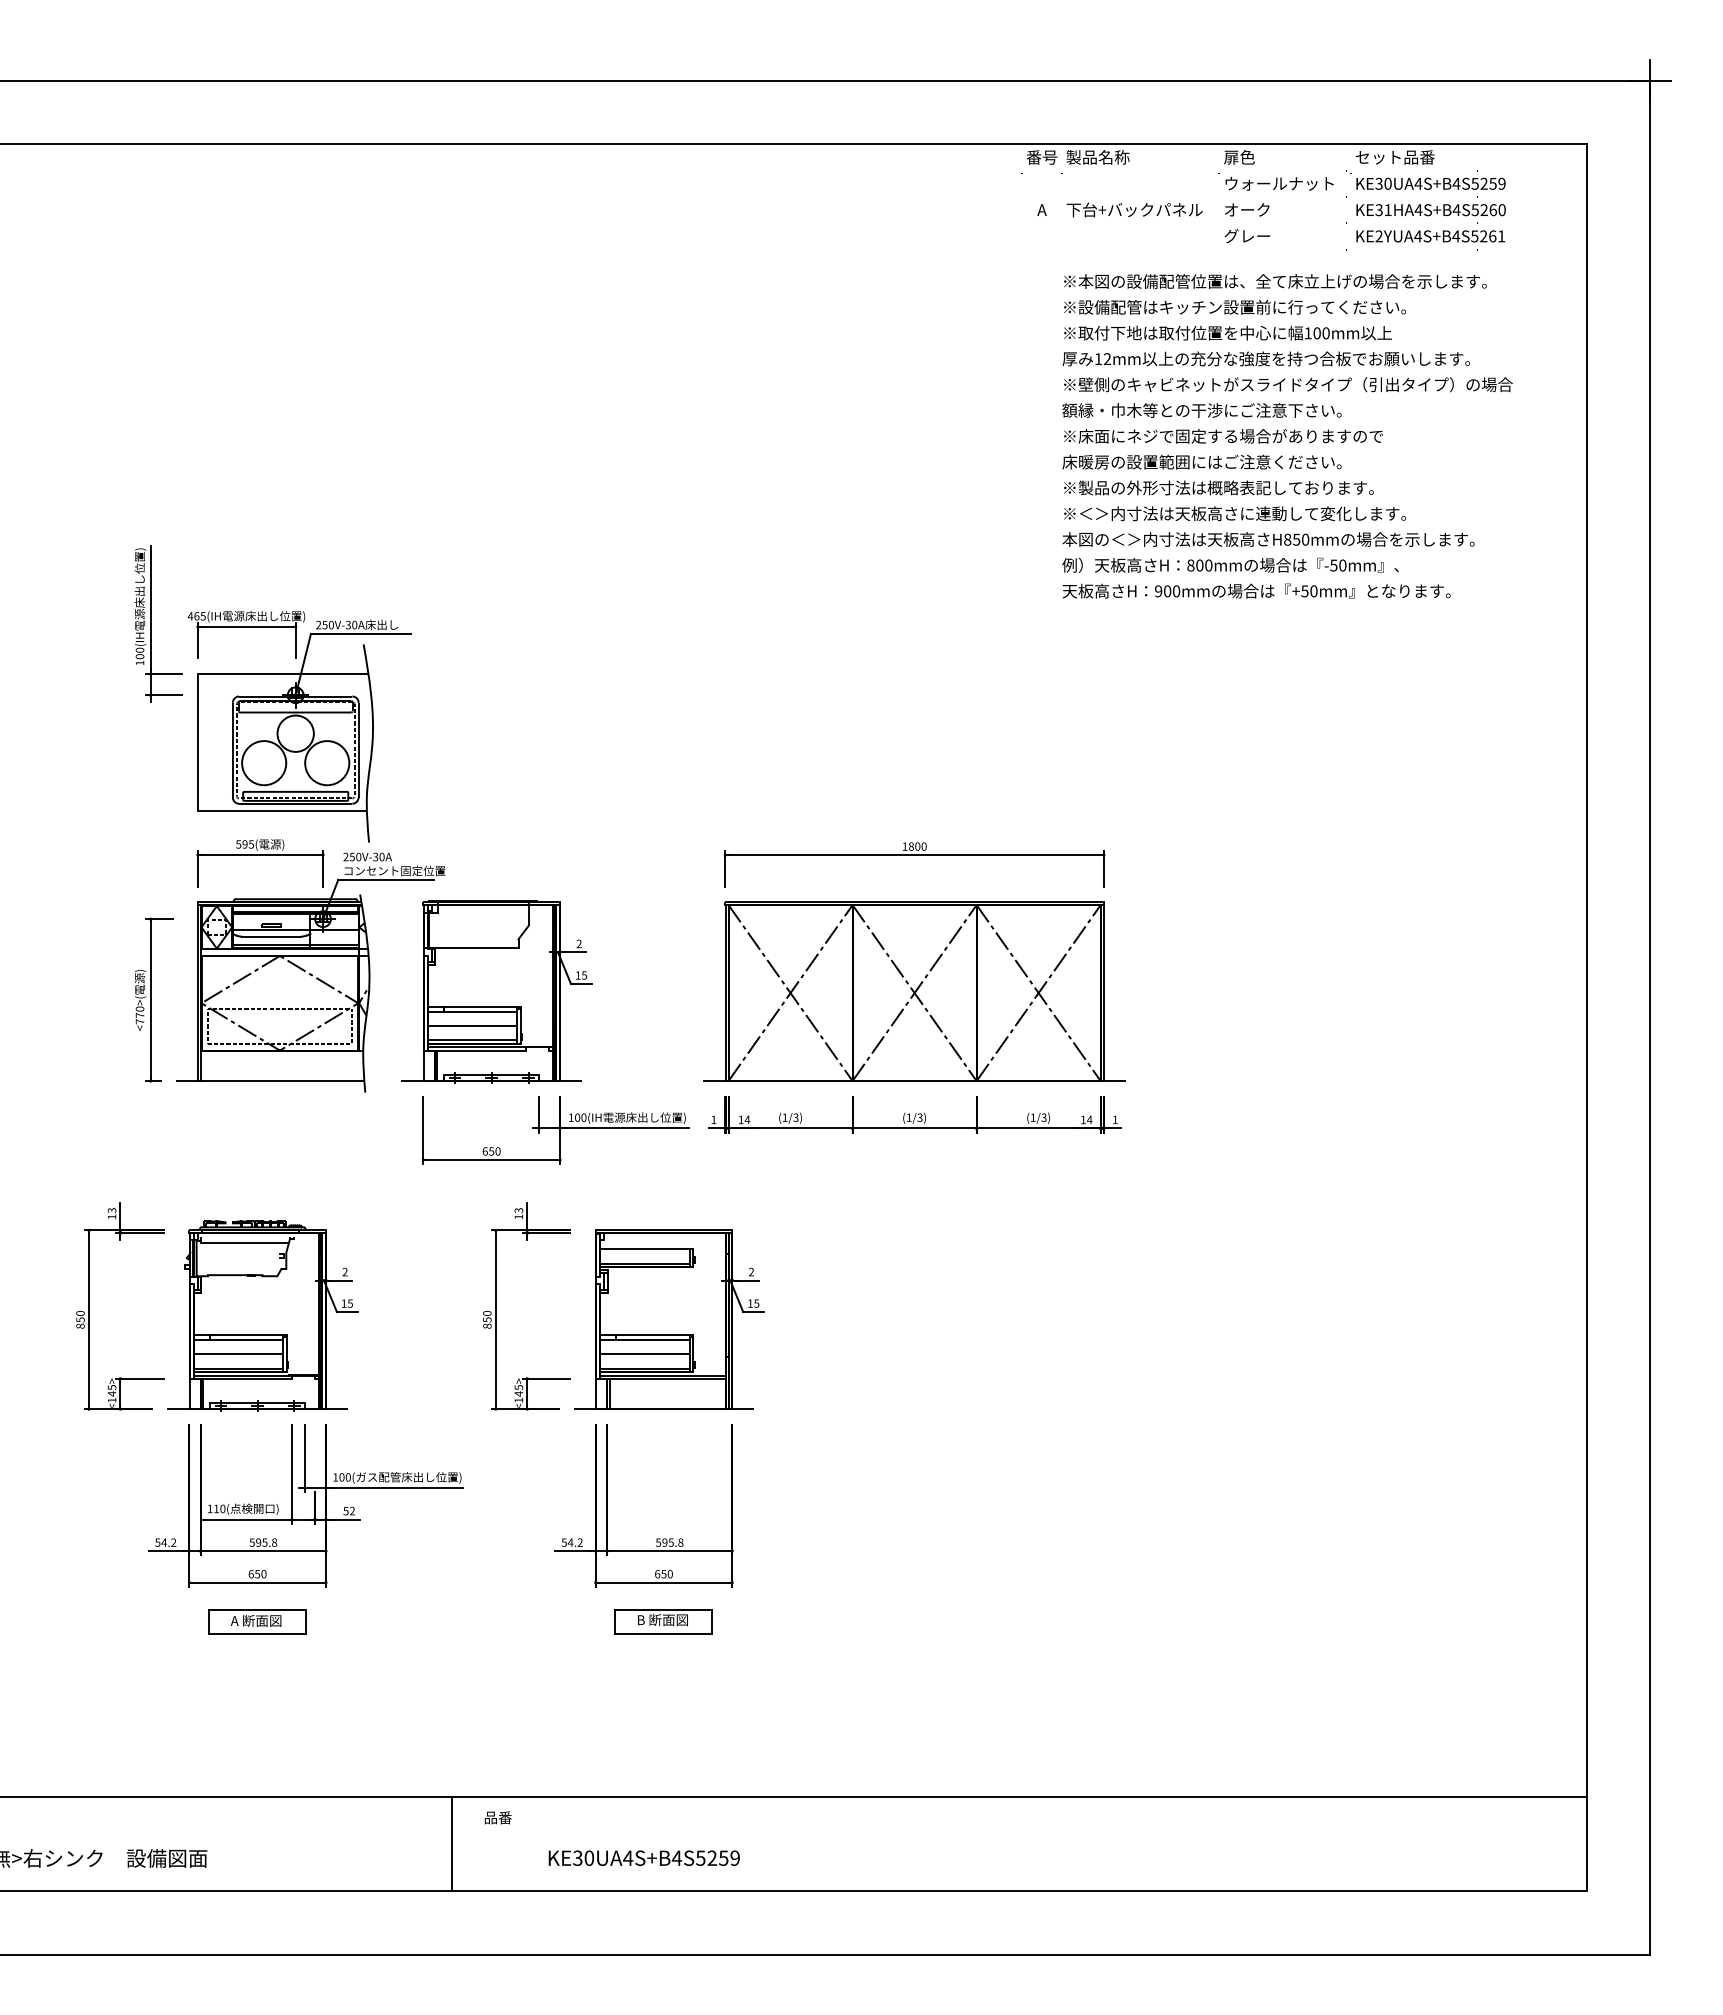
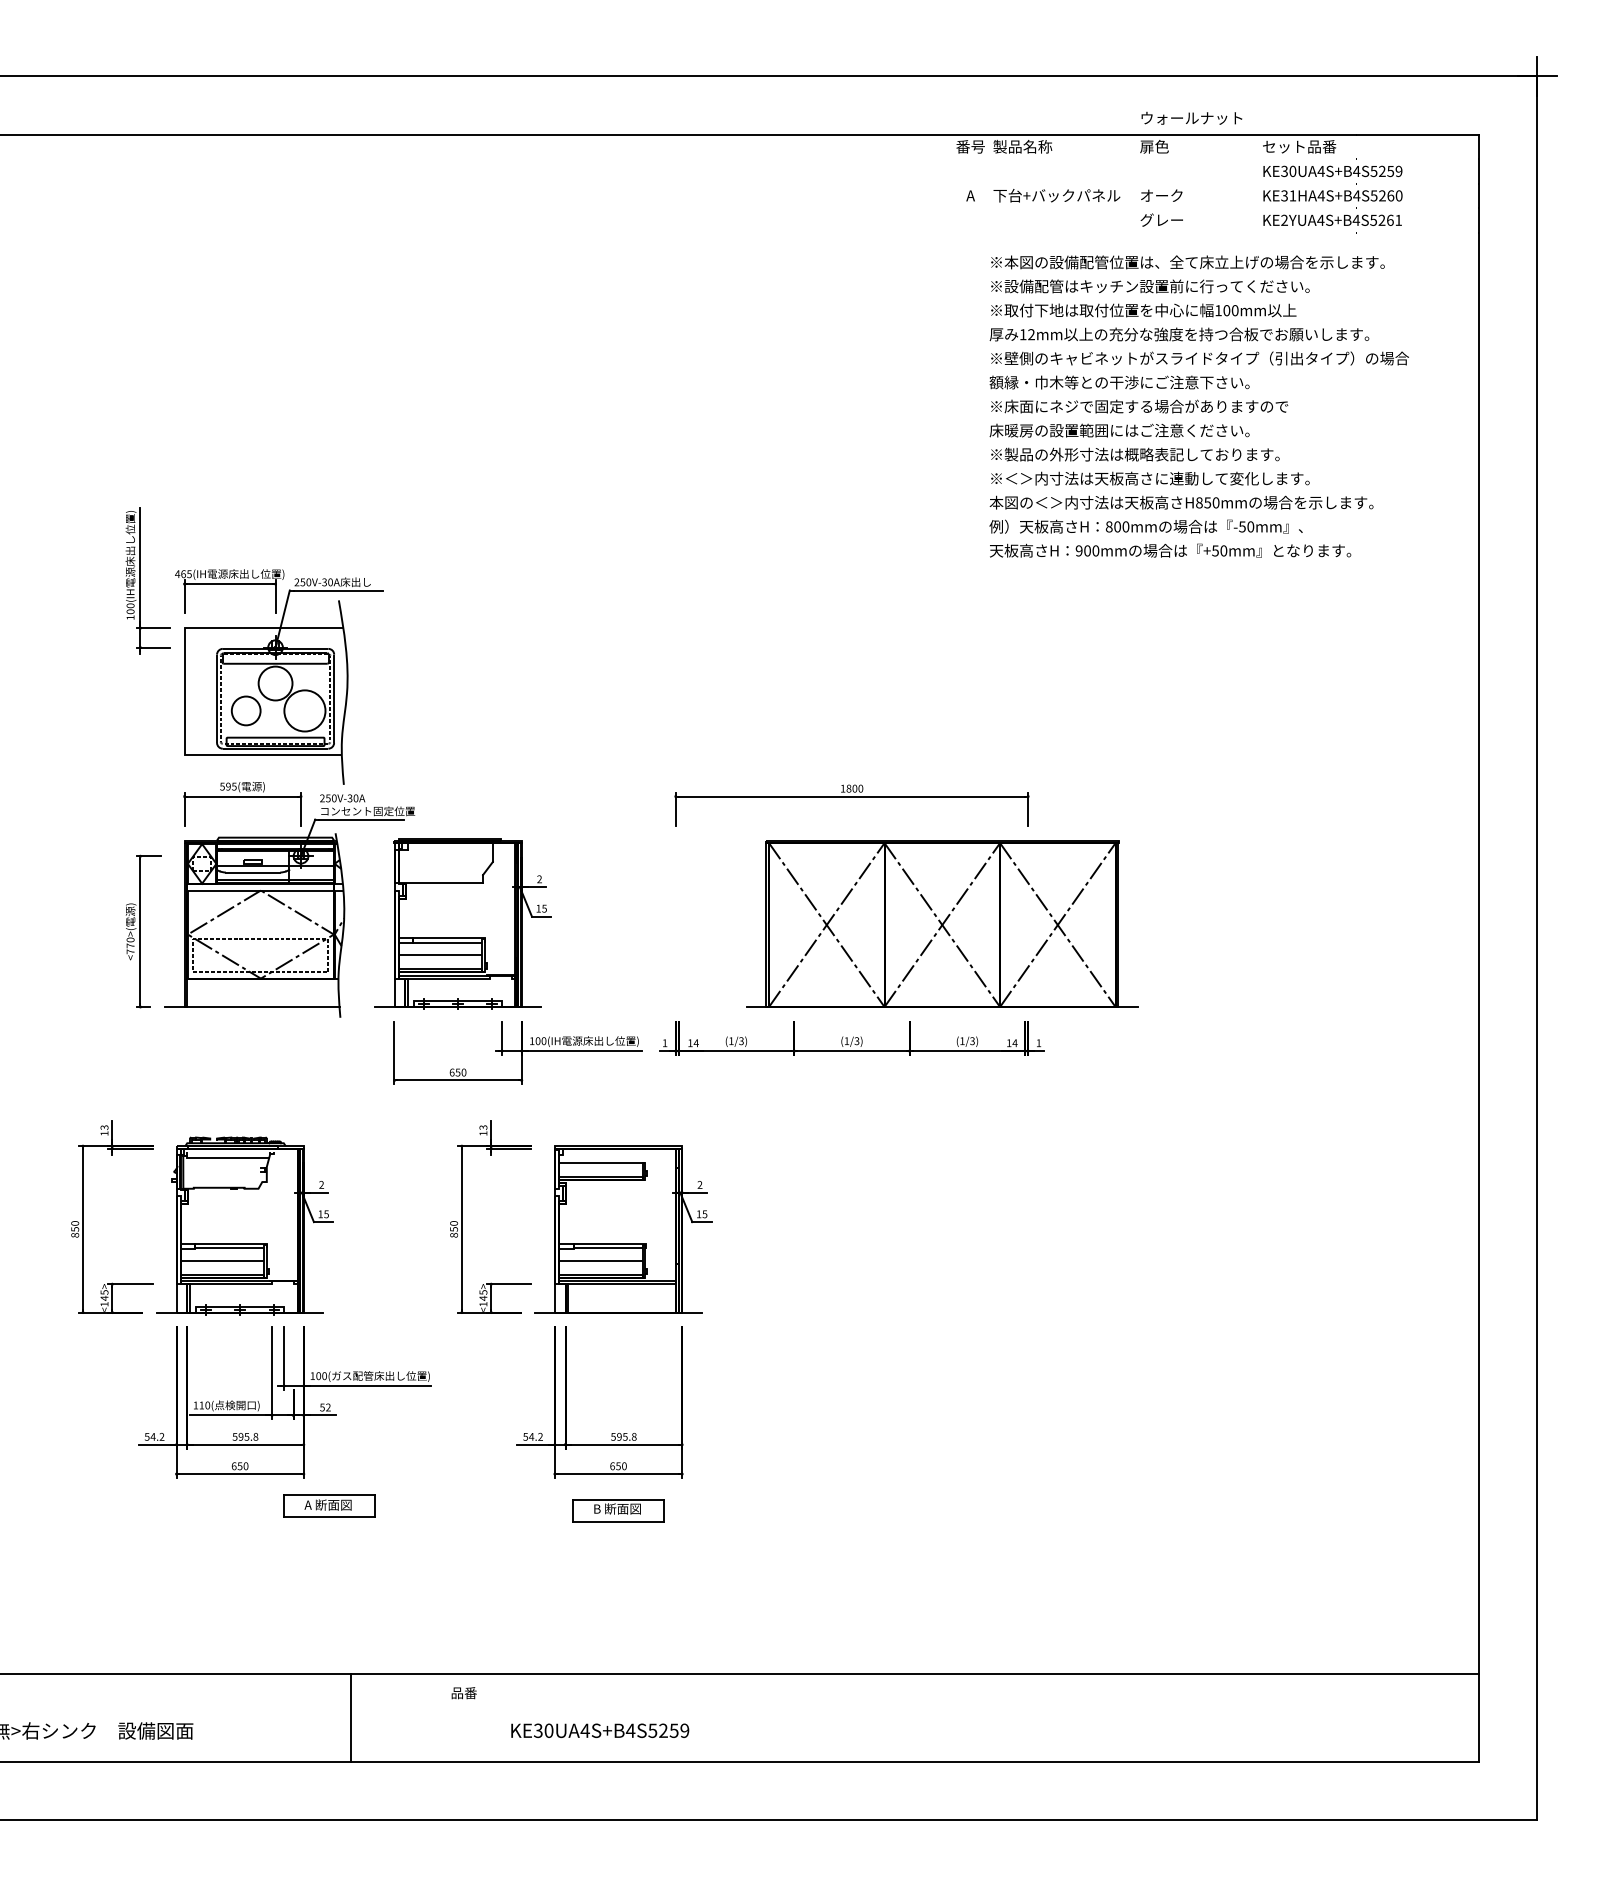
text: (1279, 183) -> (1191, 118), moved
circle: (264, 763) -> (246, 711), size x0.7
part: (914, 991) -> (942, 923), moved
part: (257, 1621) -> (329, 1505), moved
line: (452, 1843) -> (351, 1717), moved

